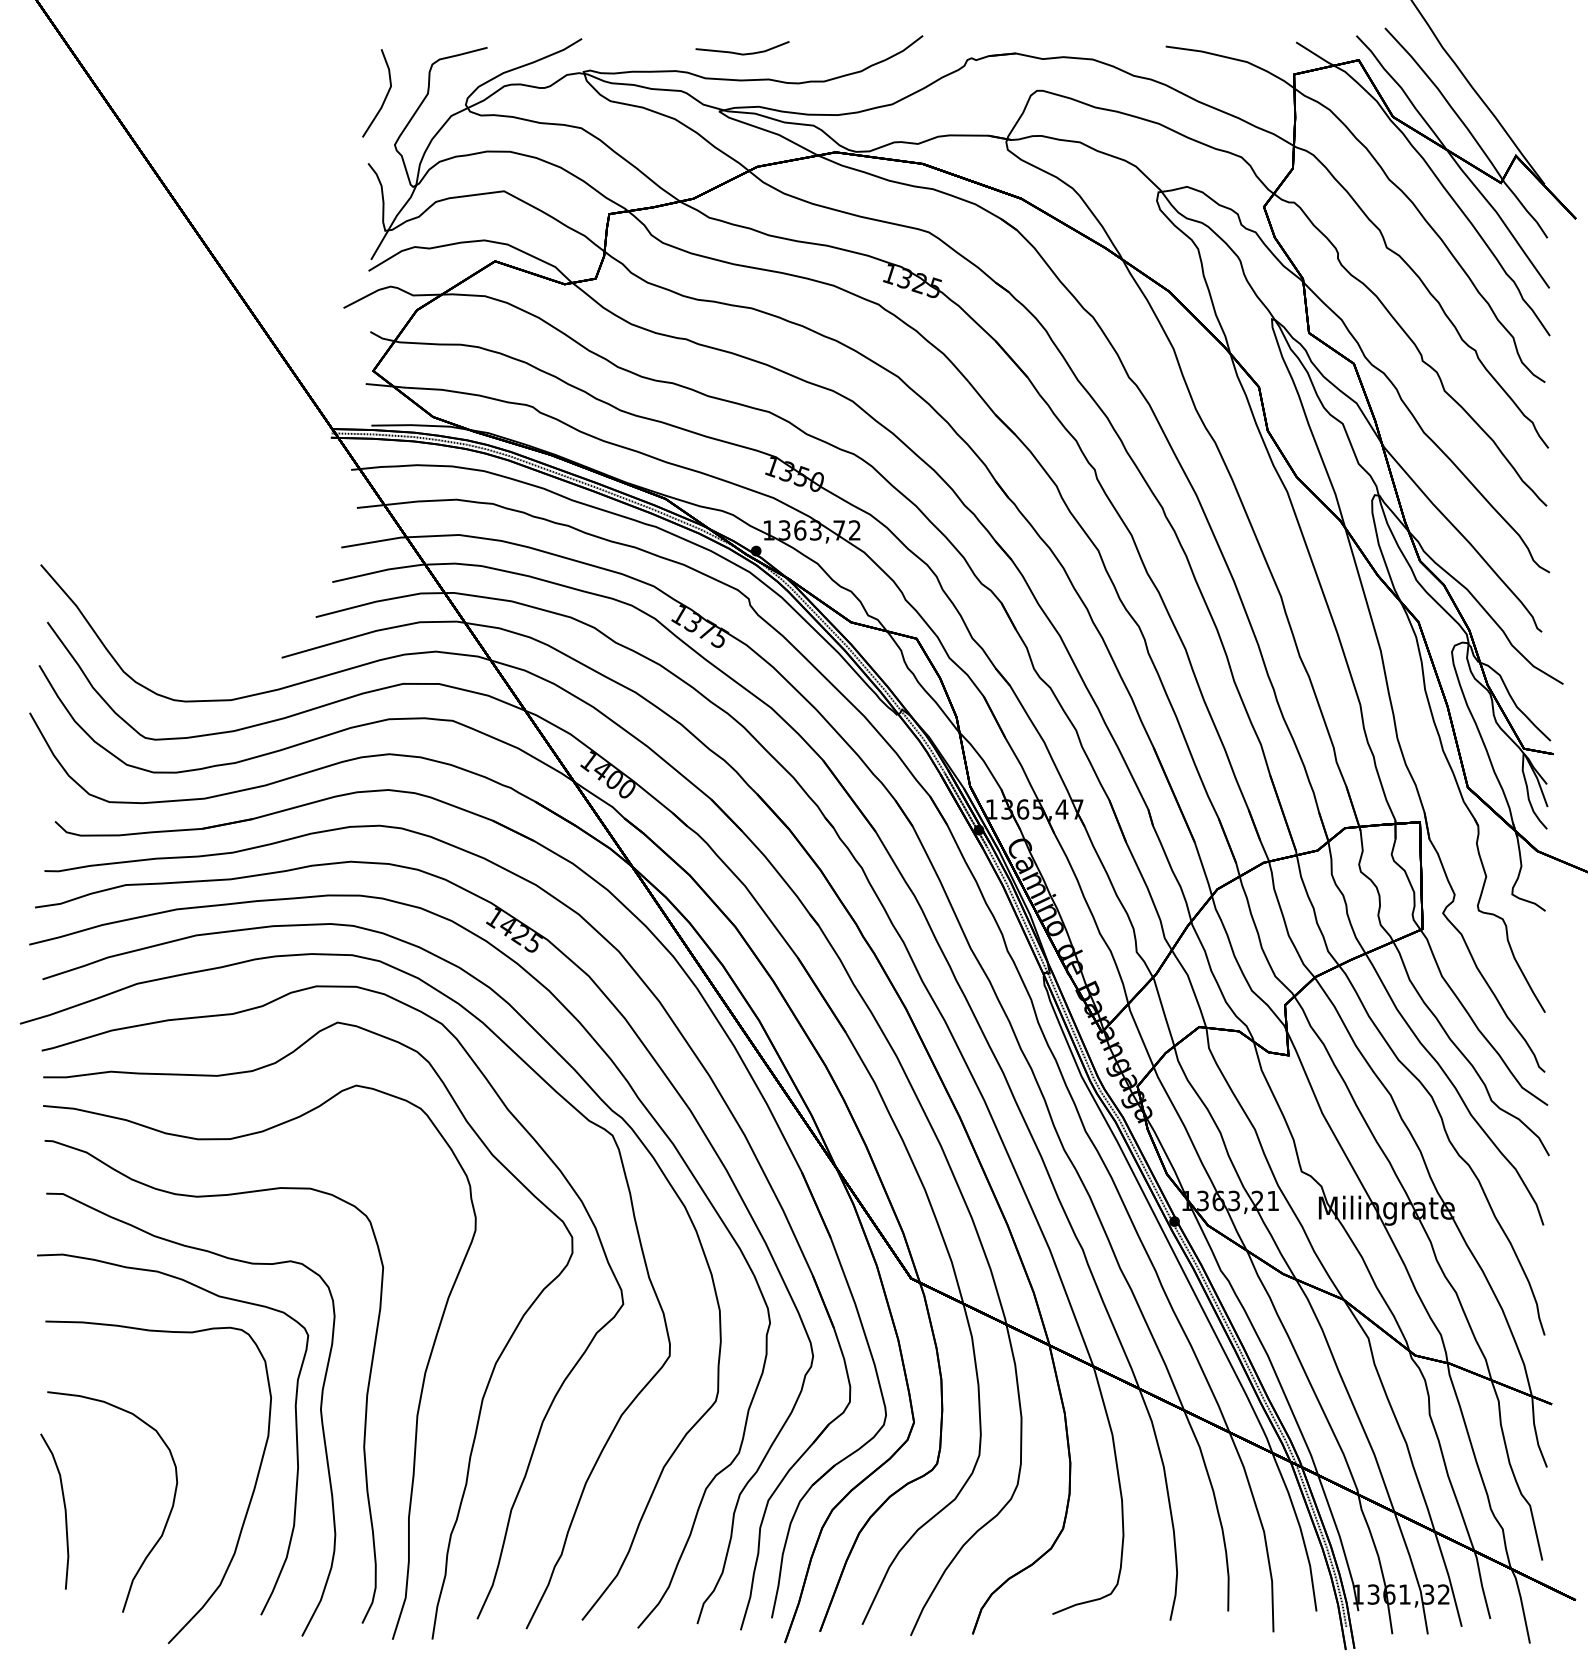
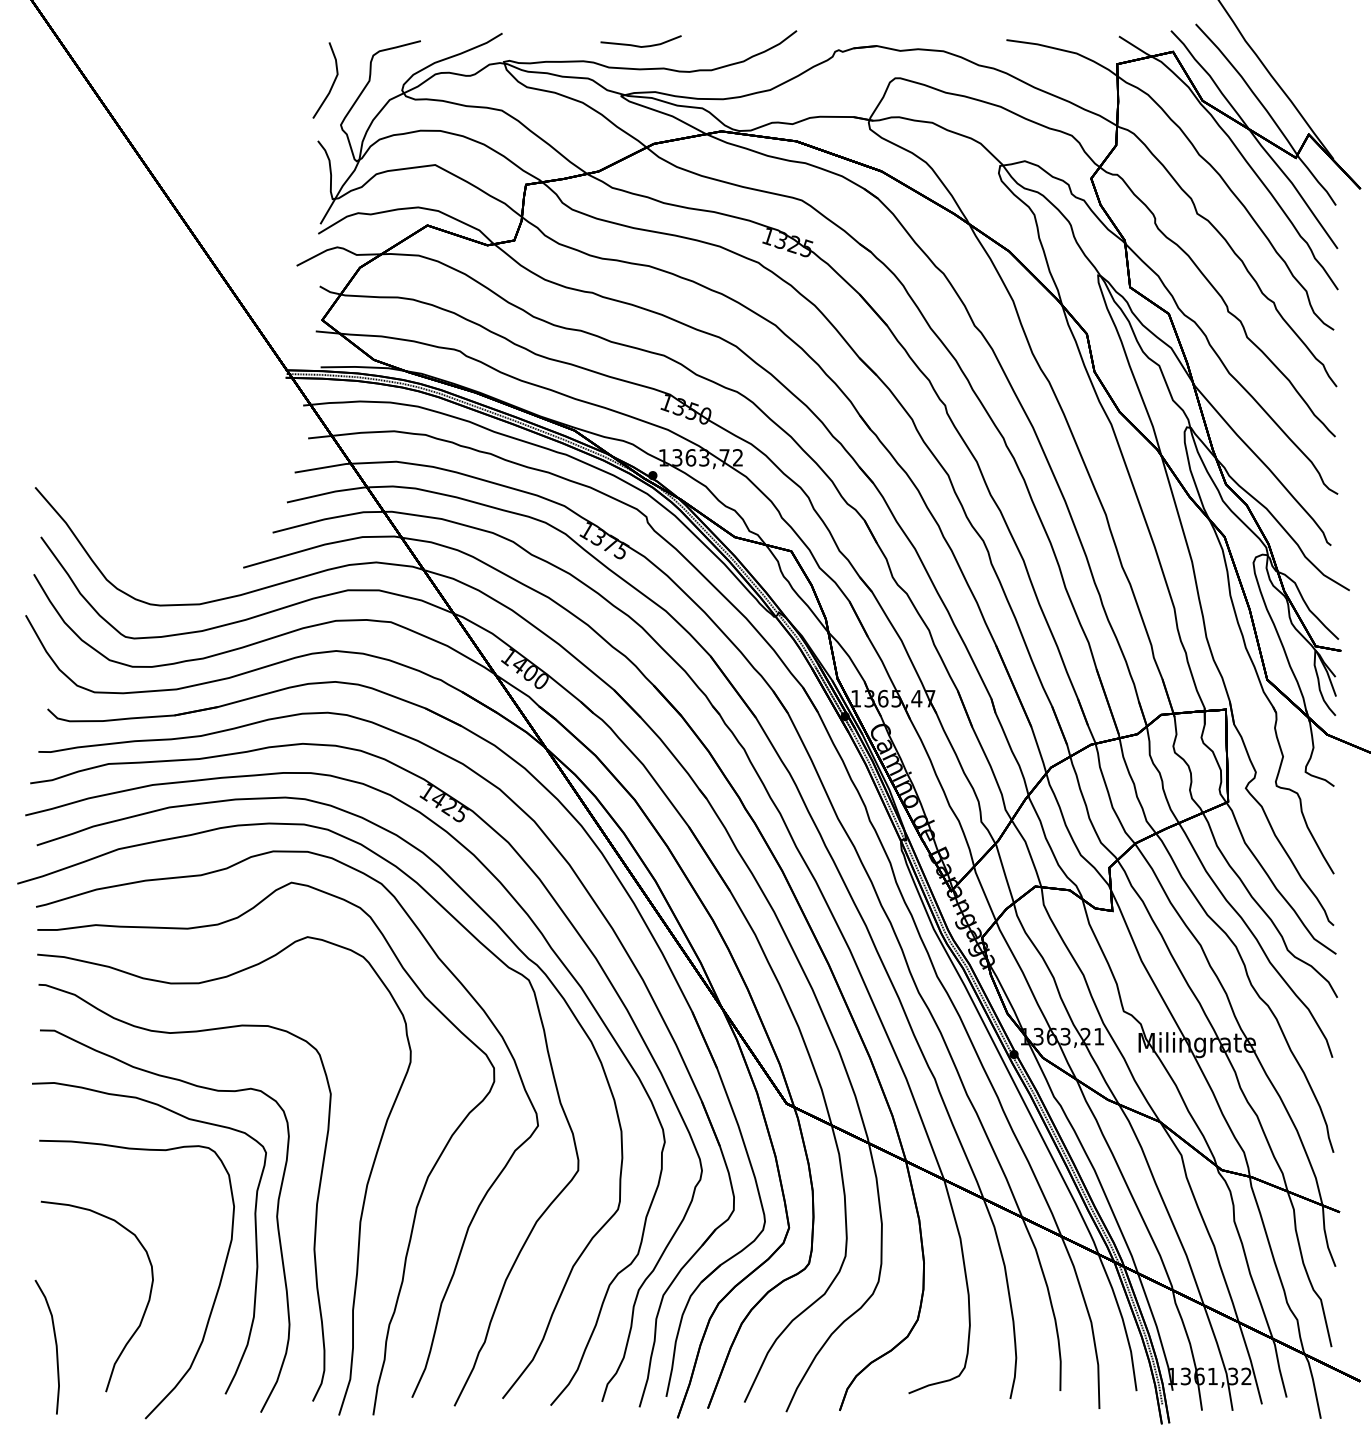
curve: (64, 1511) -> (55, 1347), moved

